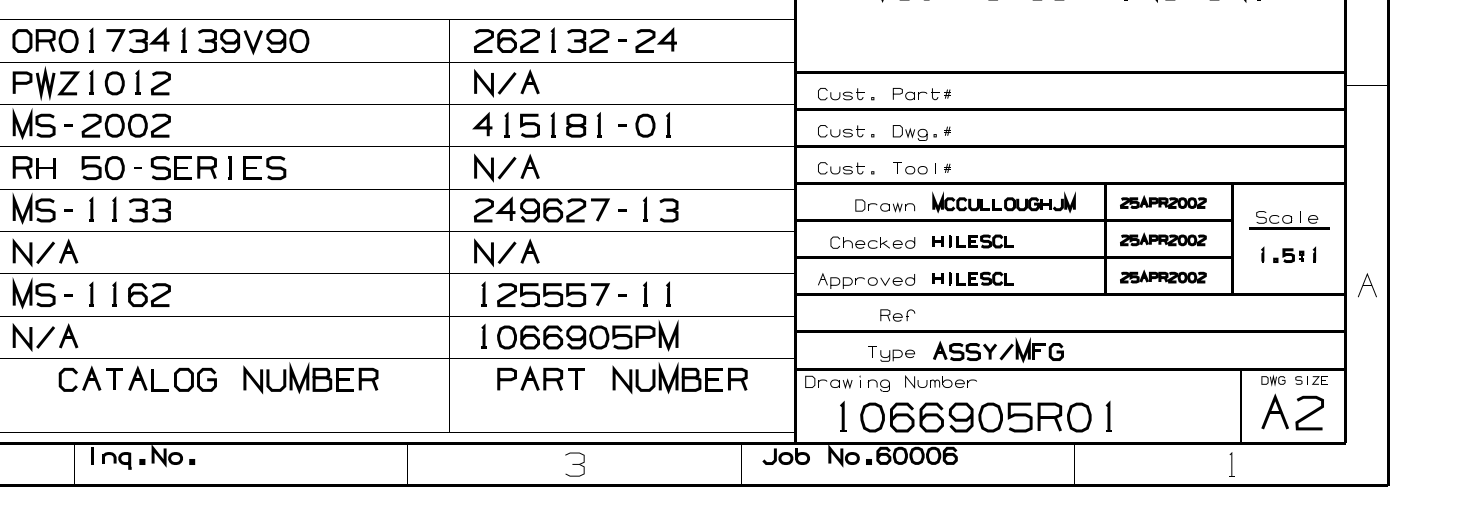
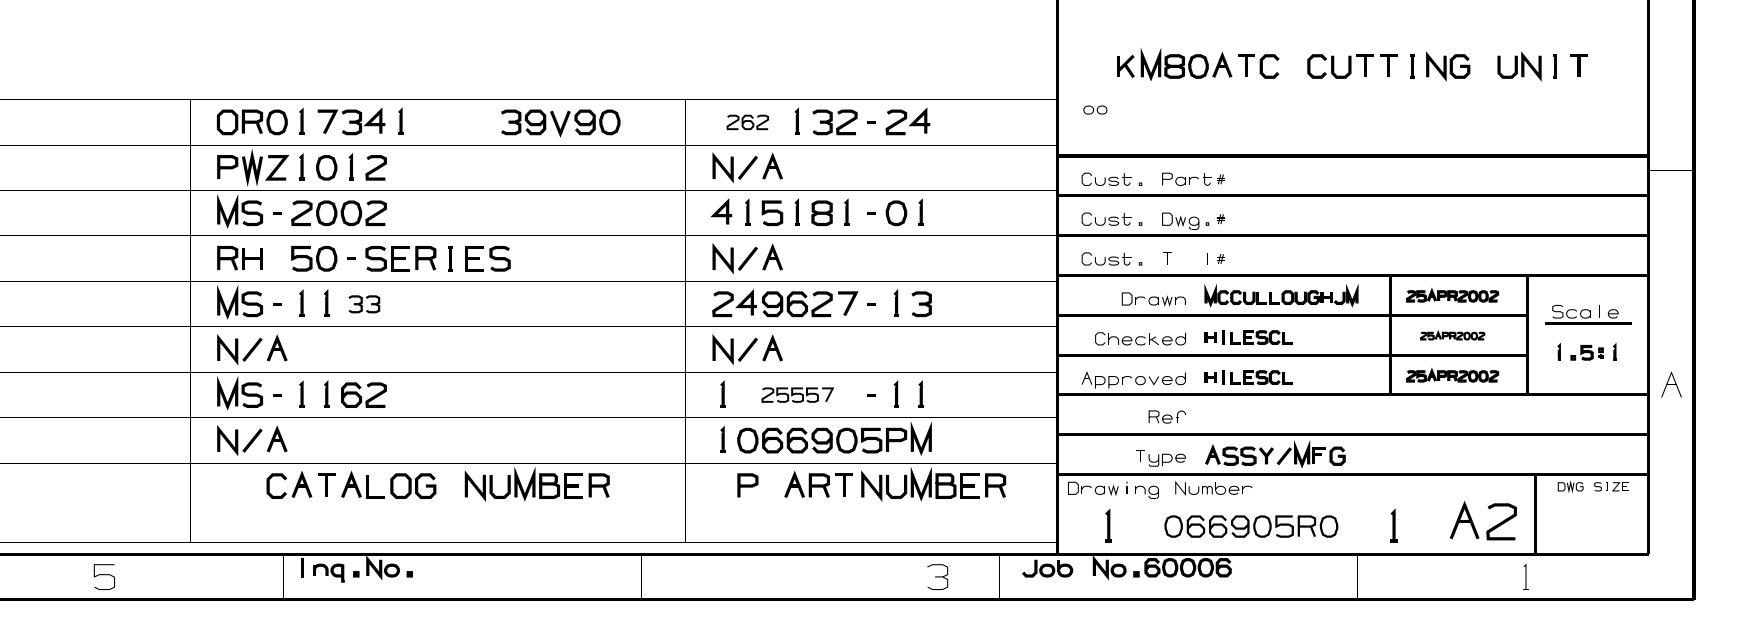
part: (506, 41) -> (747, 122), size x0.6
part: (253, 42) -> (560, 123), moved
part: (916, 169) -> (1095, 109), moved
part: (149, 210) -> (364, 304), size x0.7
part: (1163, 239) -> (1452, 335), size x0.7
part: (553, 294) -> (797, 394), size x0.6
part: (552, 378) -> (818, 484), moved
part: (1284, 415) -> (1474, 524), moved
part: (976, 417) -> (1251, 526), size x0.7
part: (574, 464) -> (937, 576), moved

